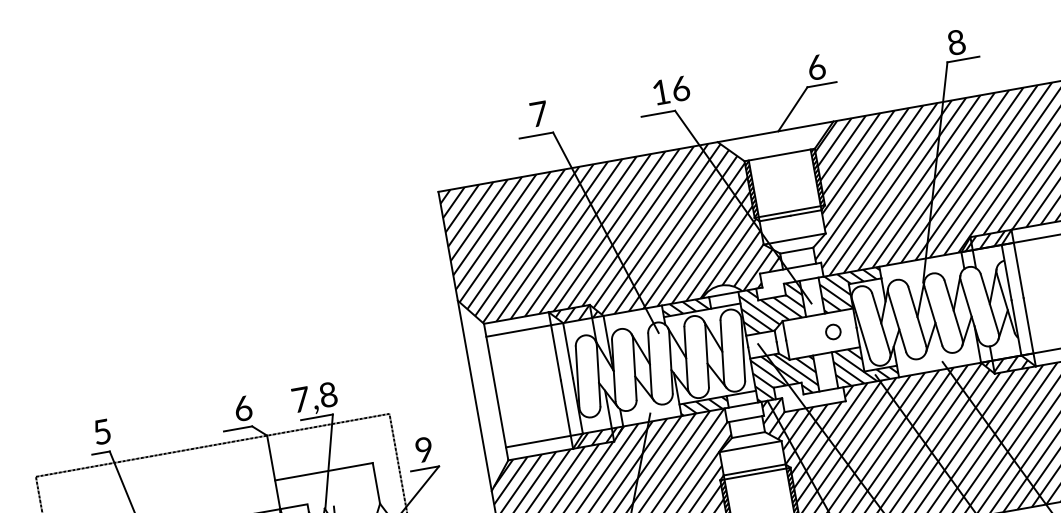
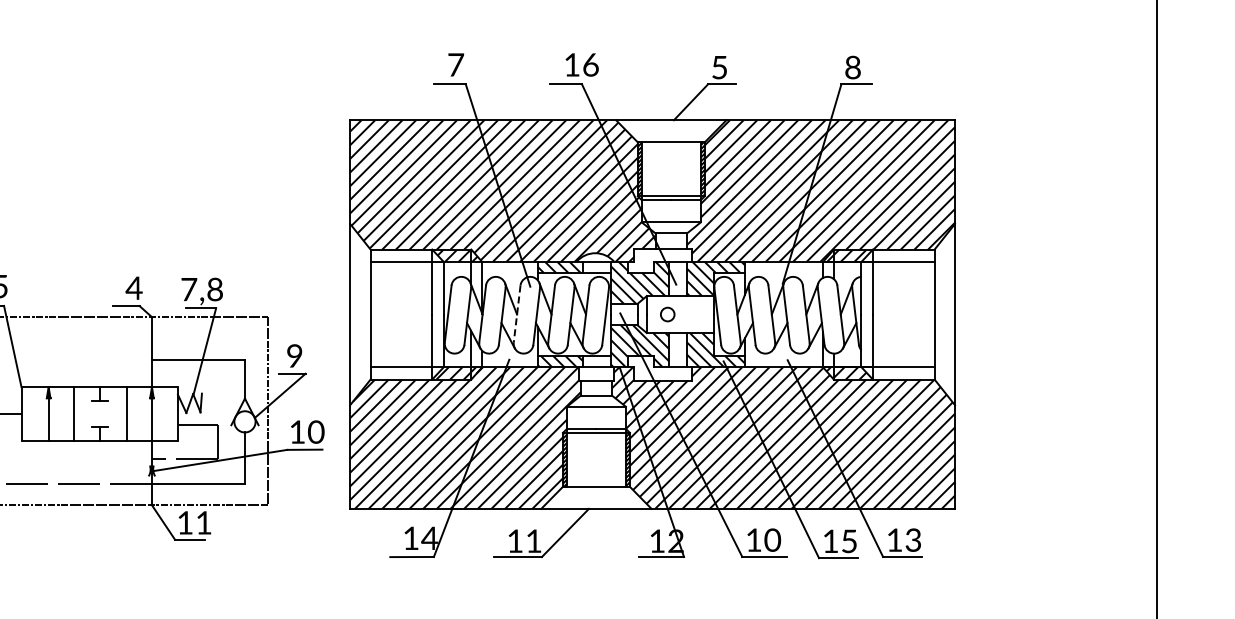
text: (816, 67) -> (719, 67), 6 -> 5
circle: (833, 331) -> (667, 314), moved
line: (650, 364) -> (517, 314), solid -> dashed
text: (242, 409) -> (133, 288), 6 -> 4

